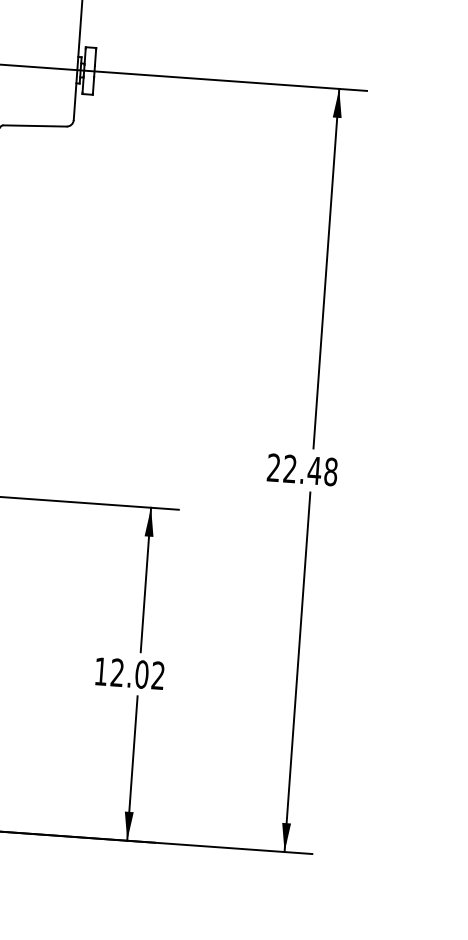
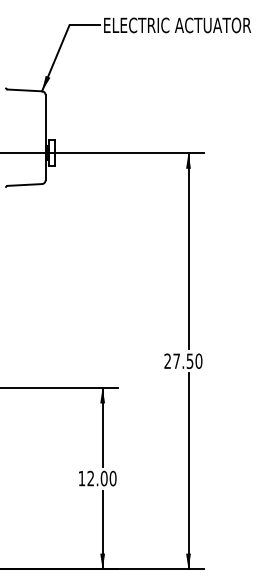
text: (310, 470) -> (187, 361), 22.48 -> 27.50
text: (157, 675) -> (112, 478), 12.02 -> 12.00

